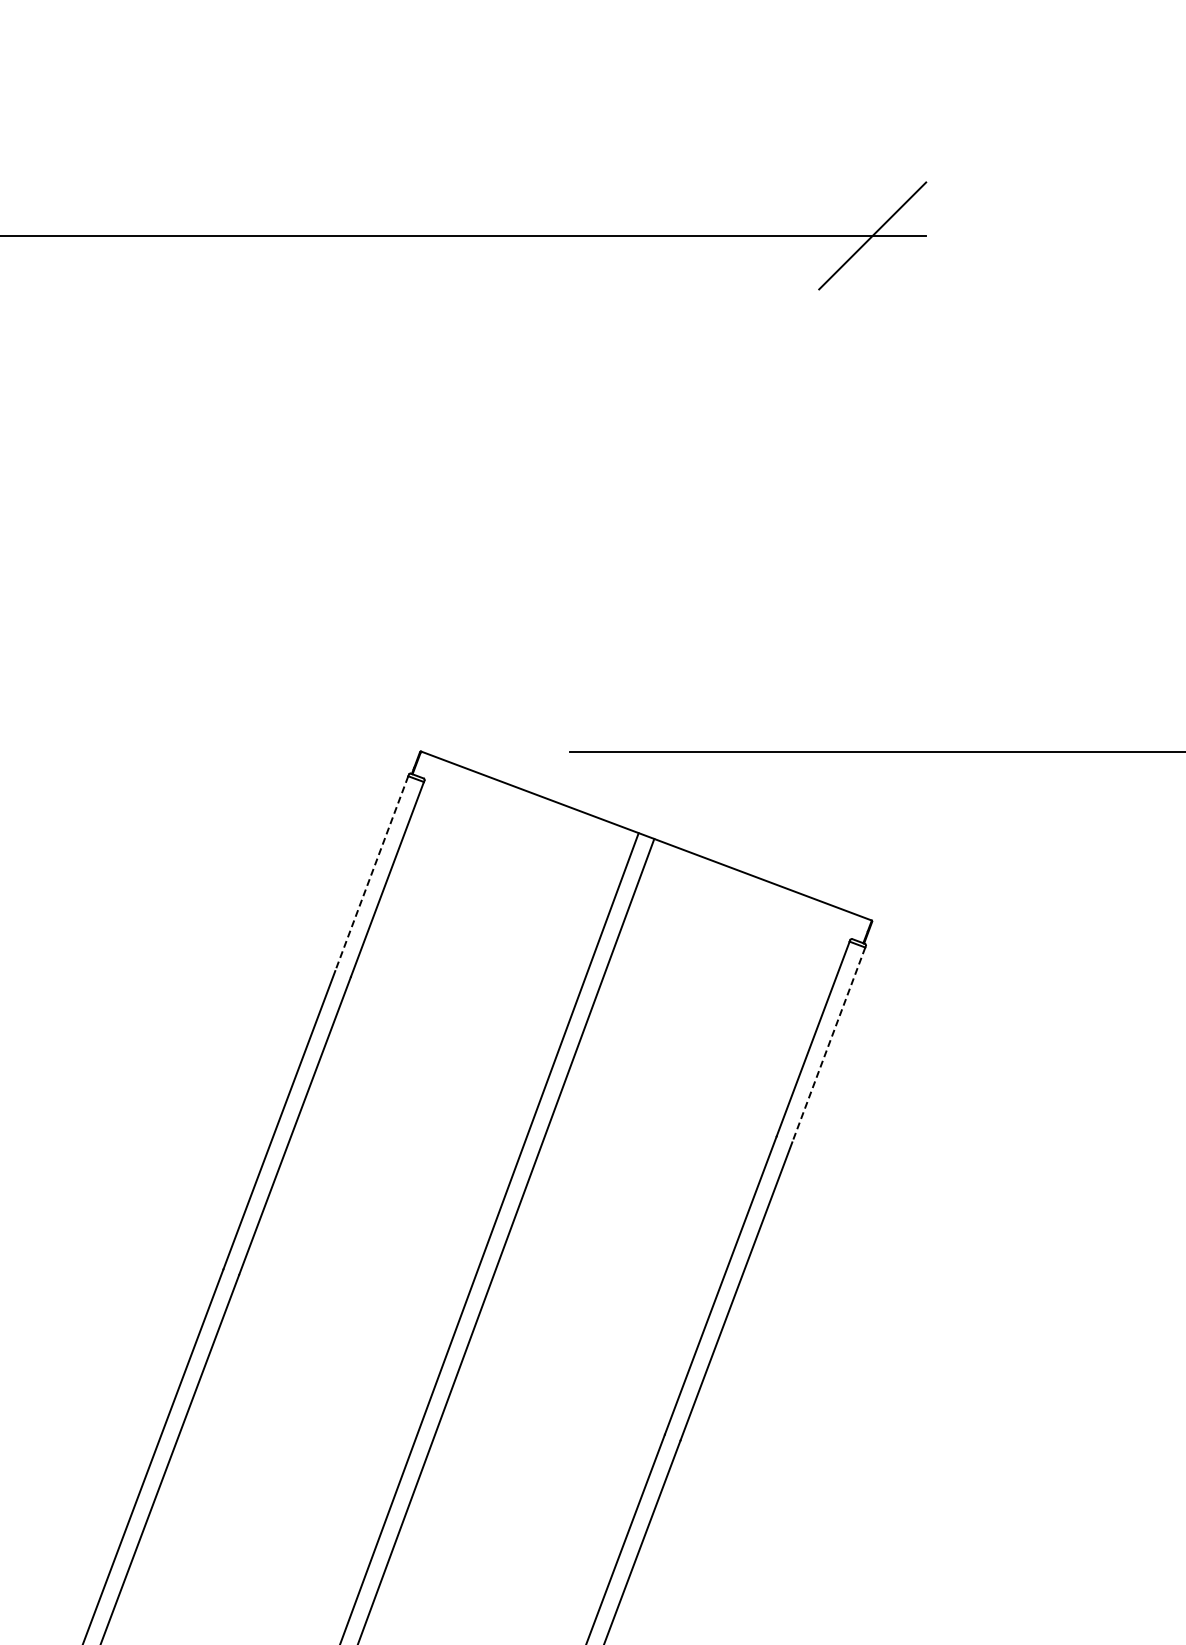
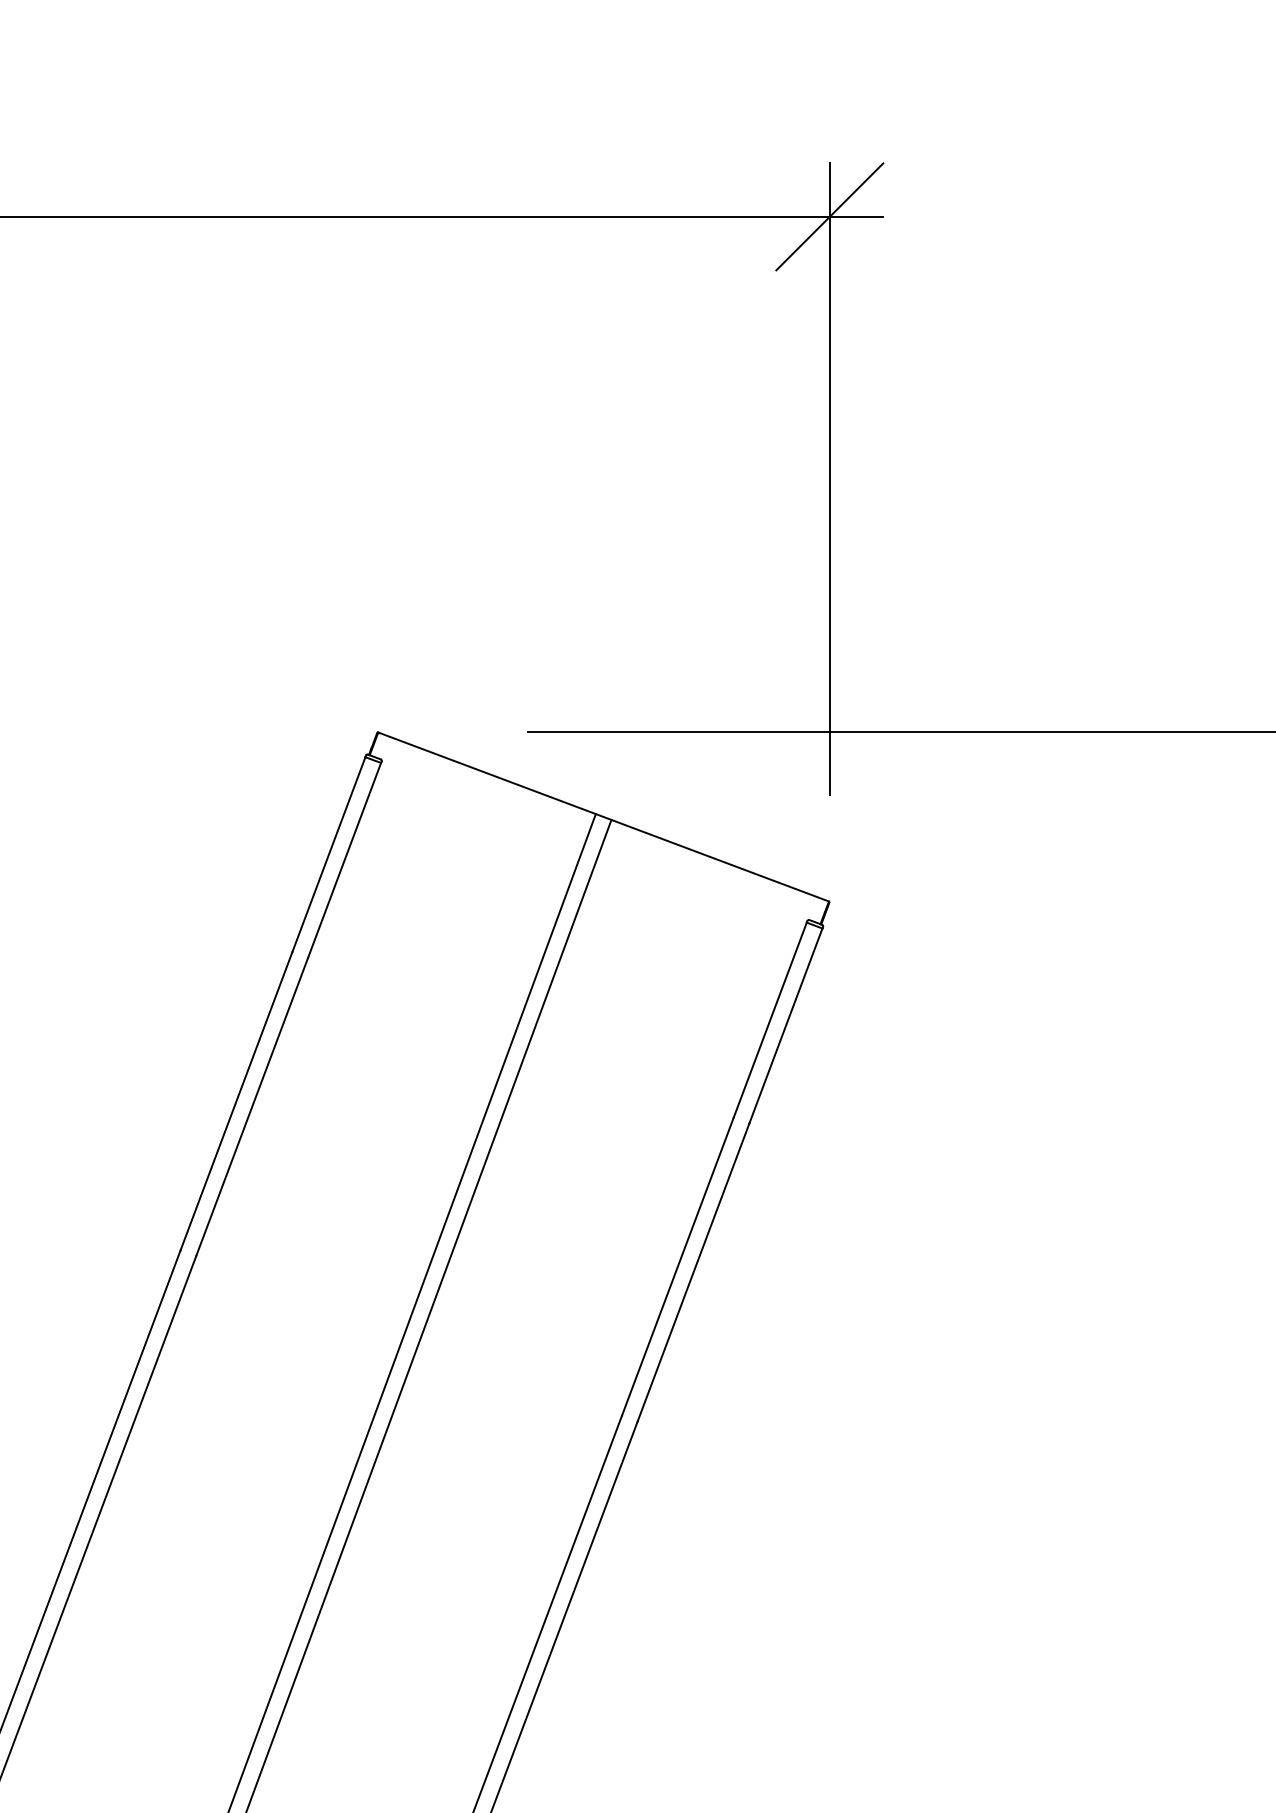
line: (872, 497) -> (829, 478), added
line: (371, 874) -> (328, 855), dashed -> solid
line: (828, 1045) -> (785, 1026), dashed -> solid

